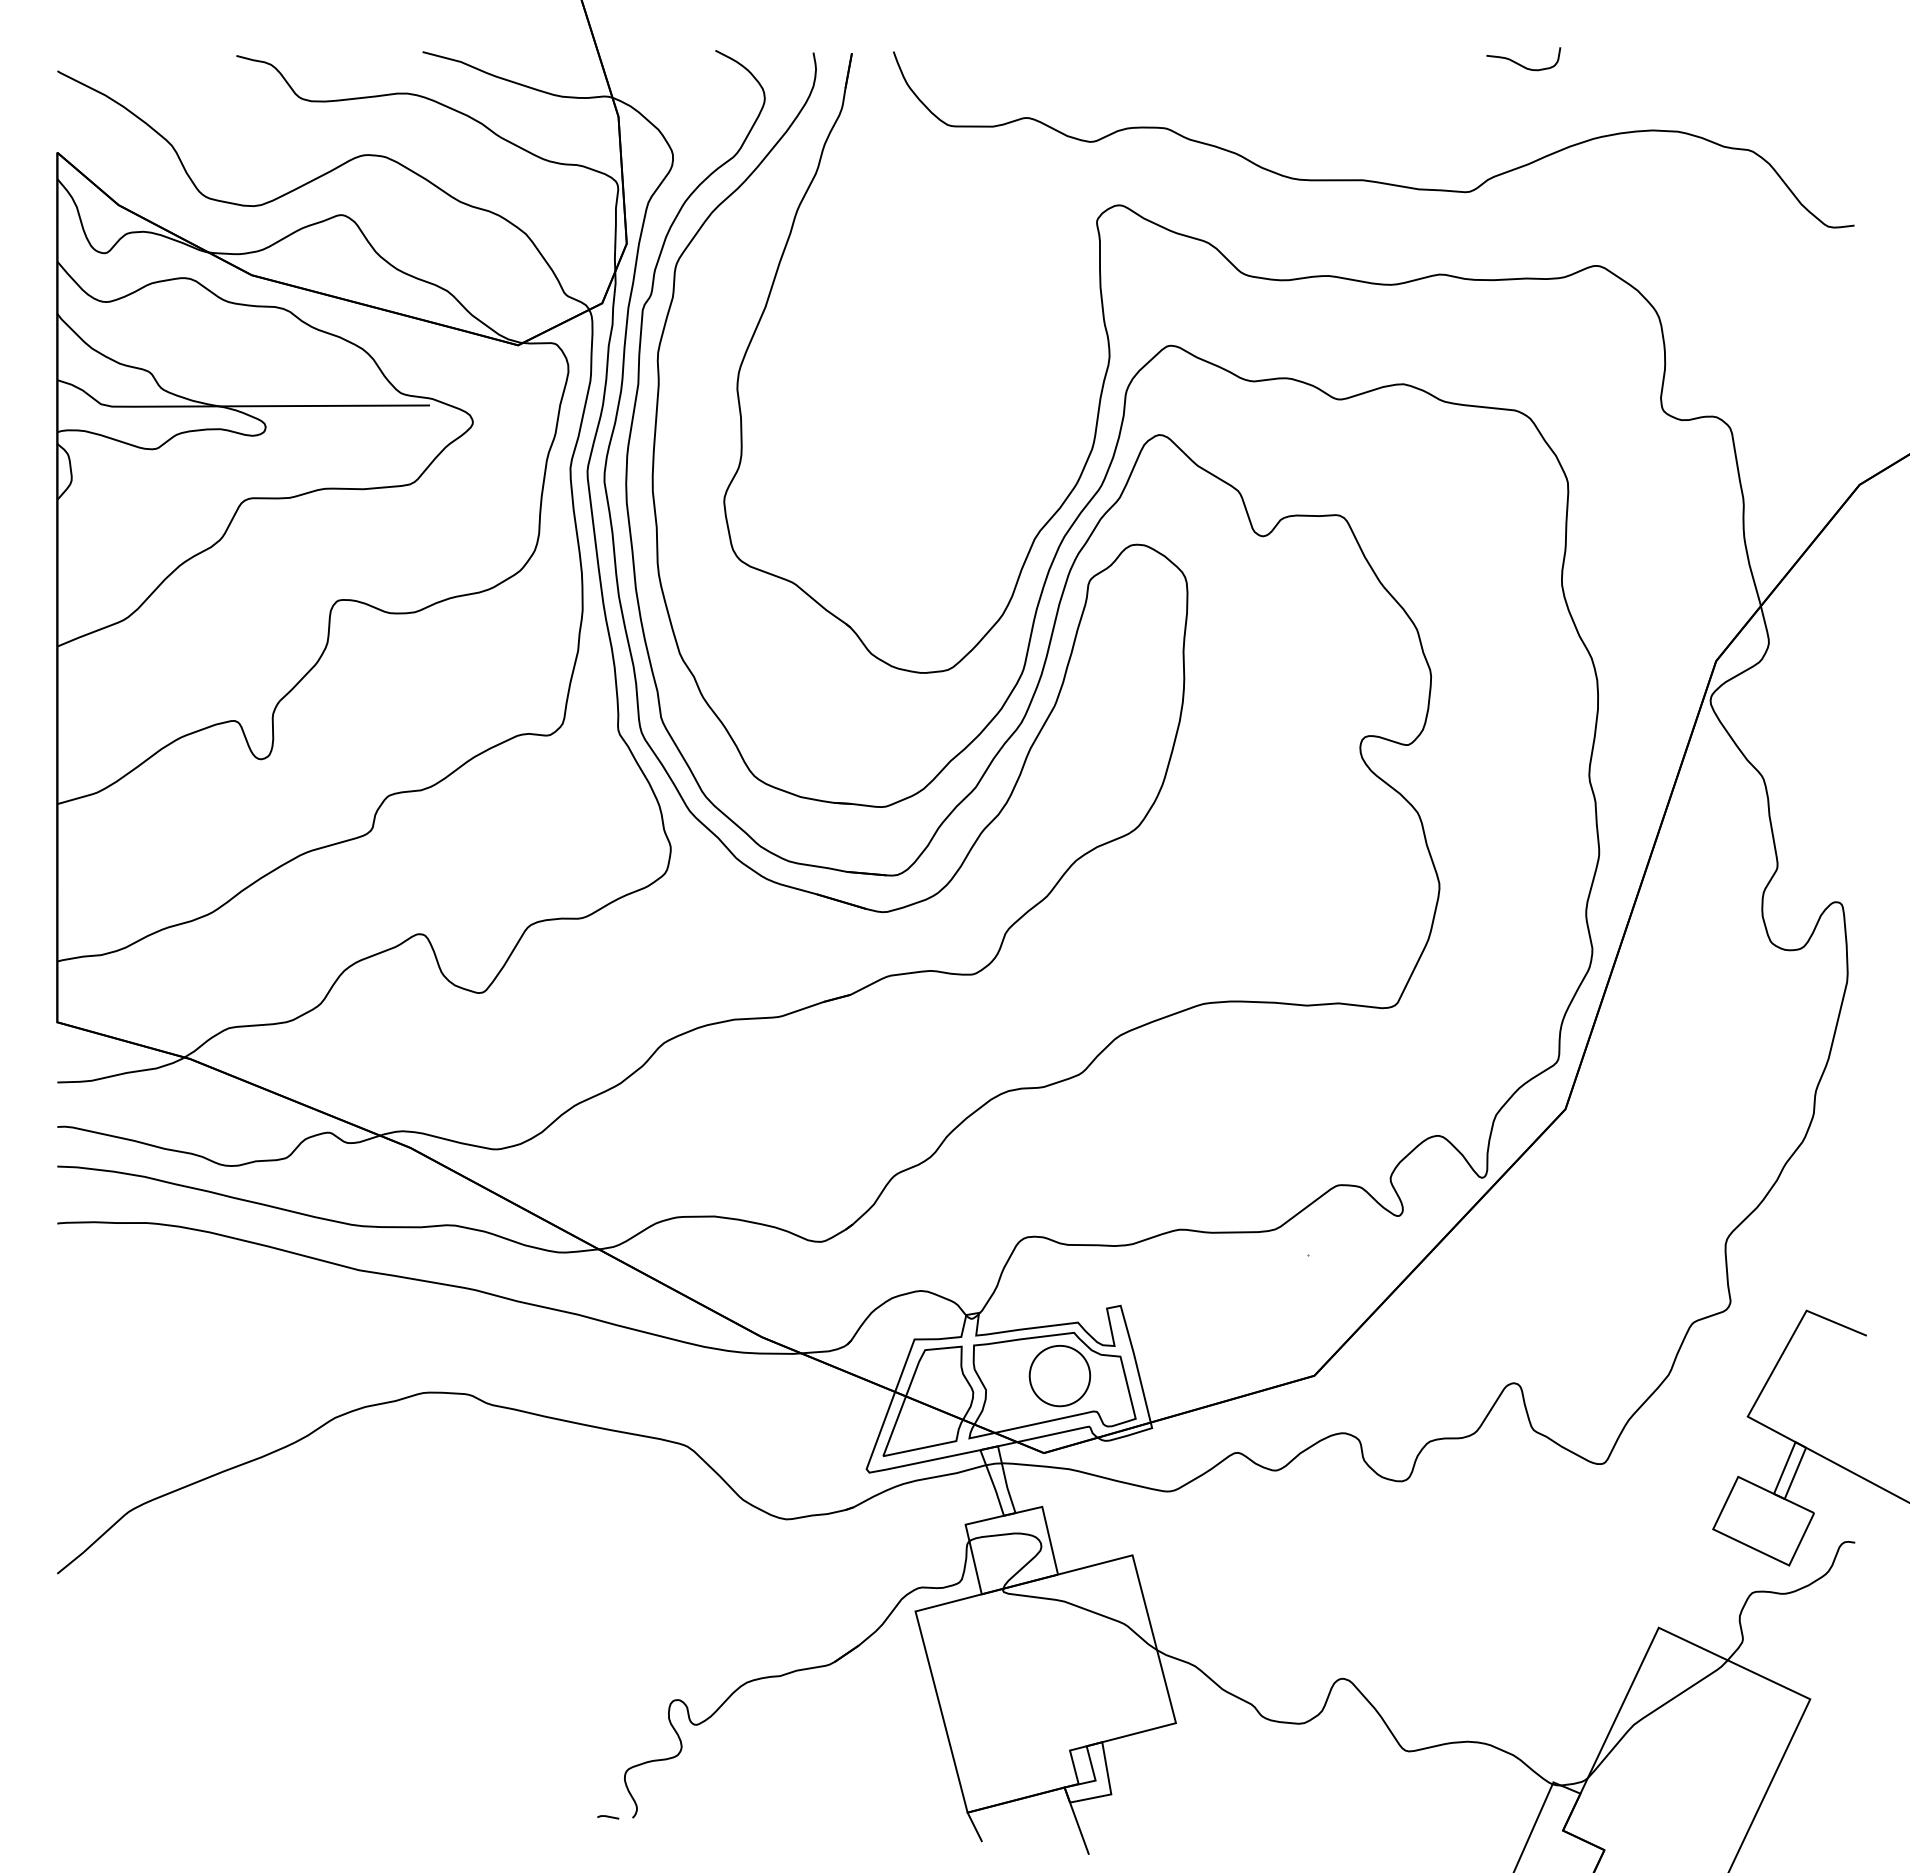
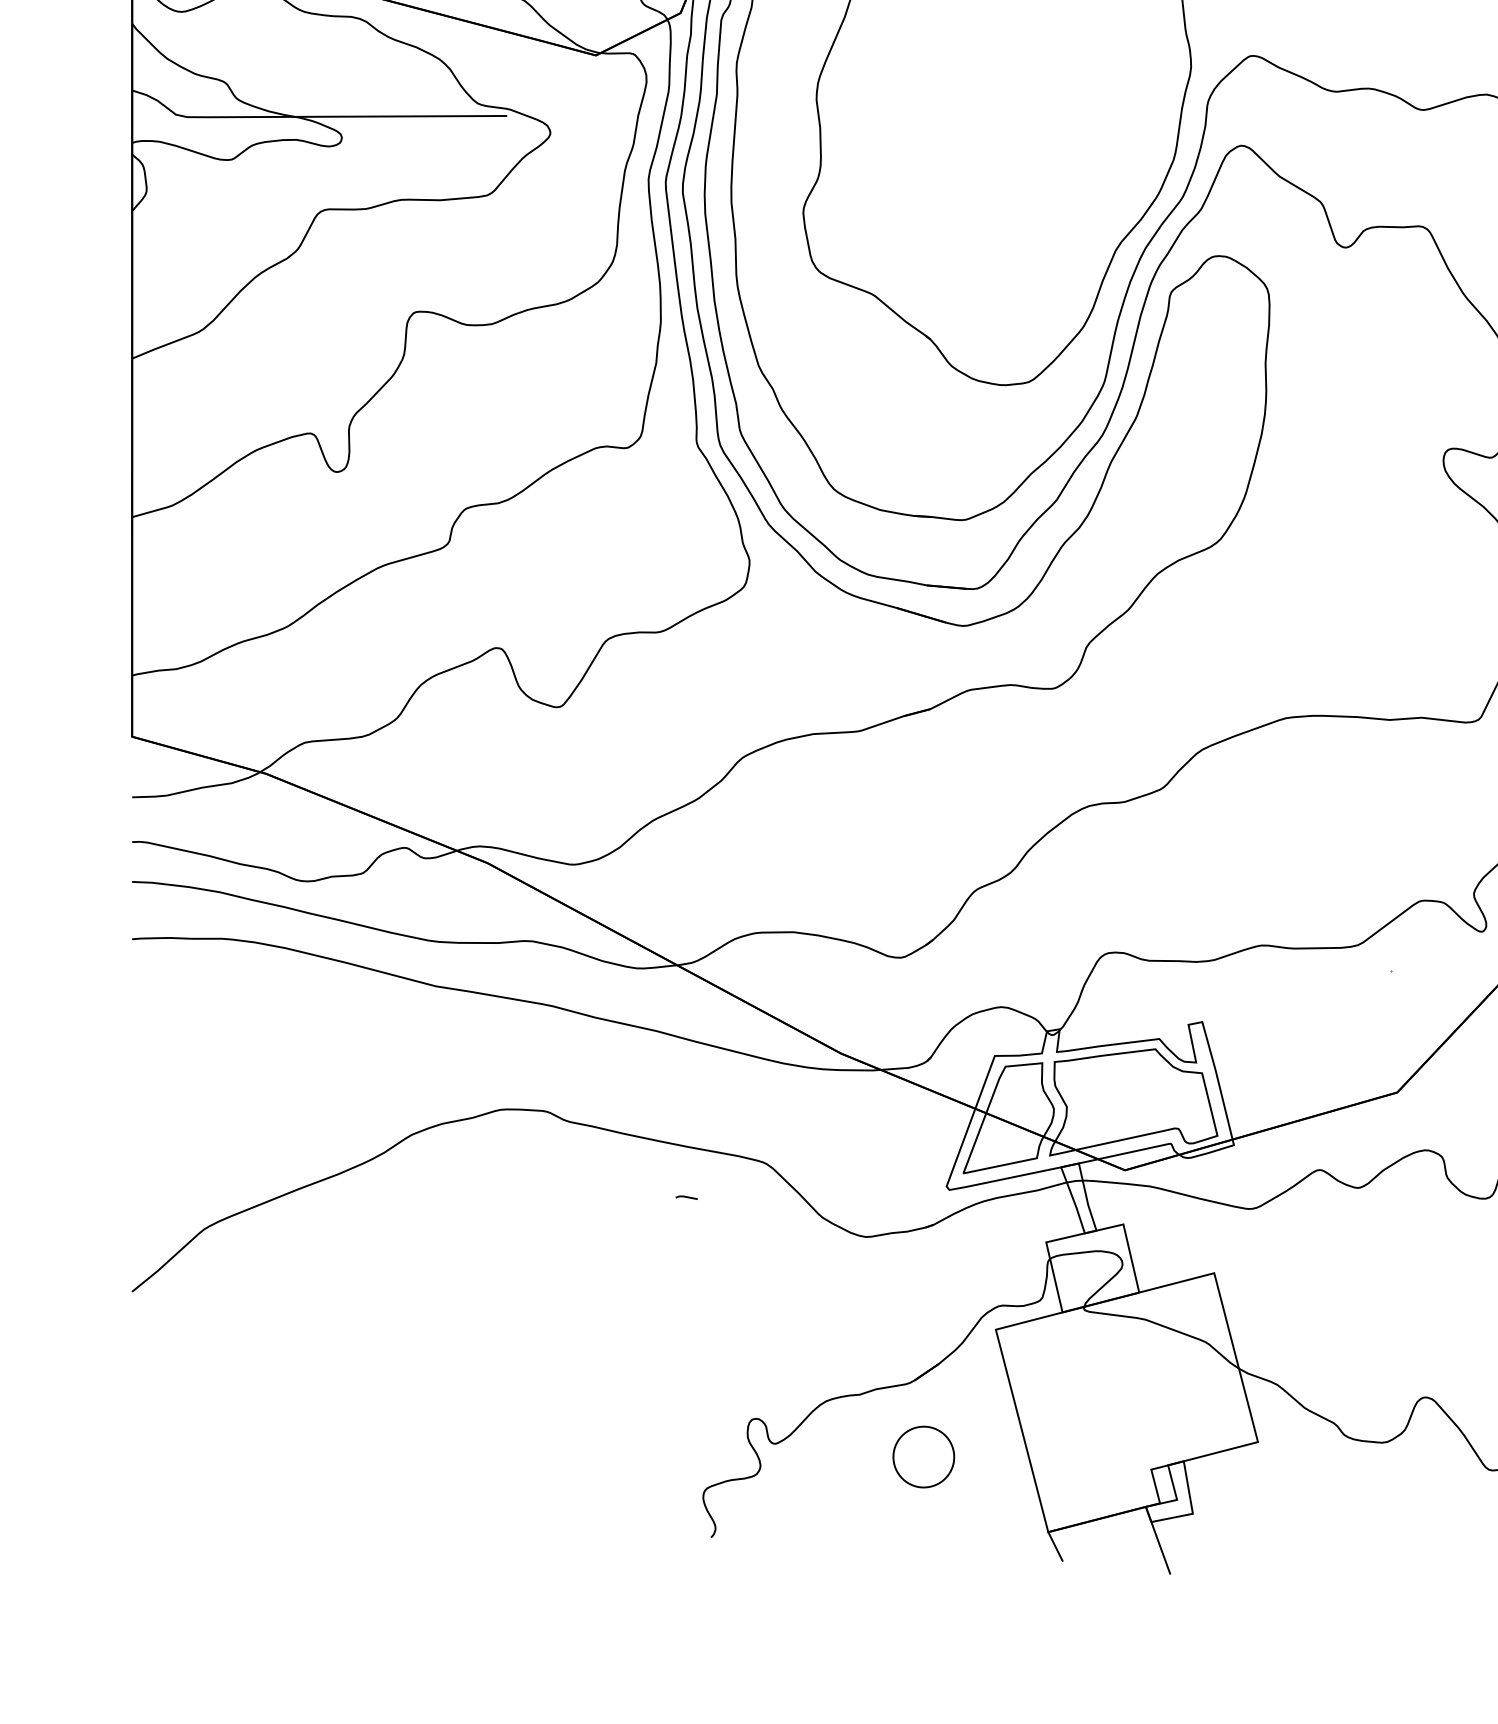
part: (1059, 1376) -> (923, 1457), moved
line: (608, 1817) -> (686, 1197), moved

